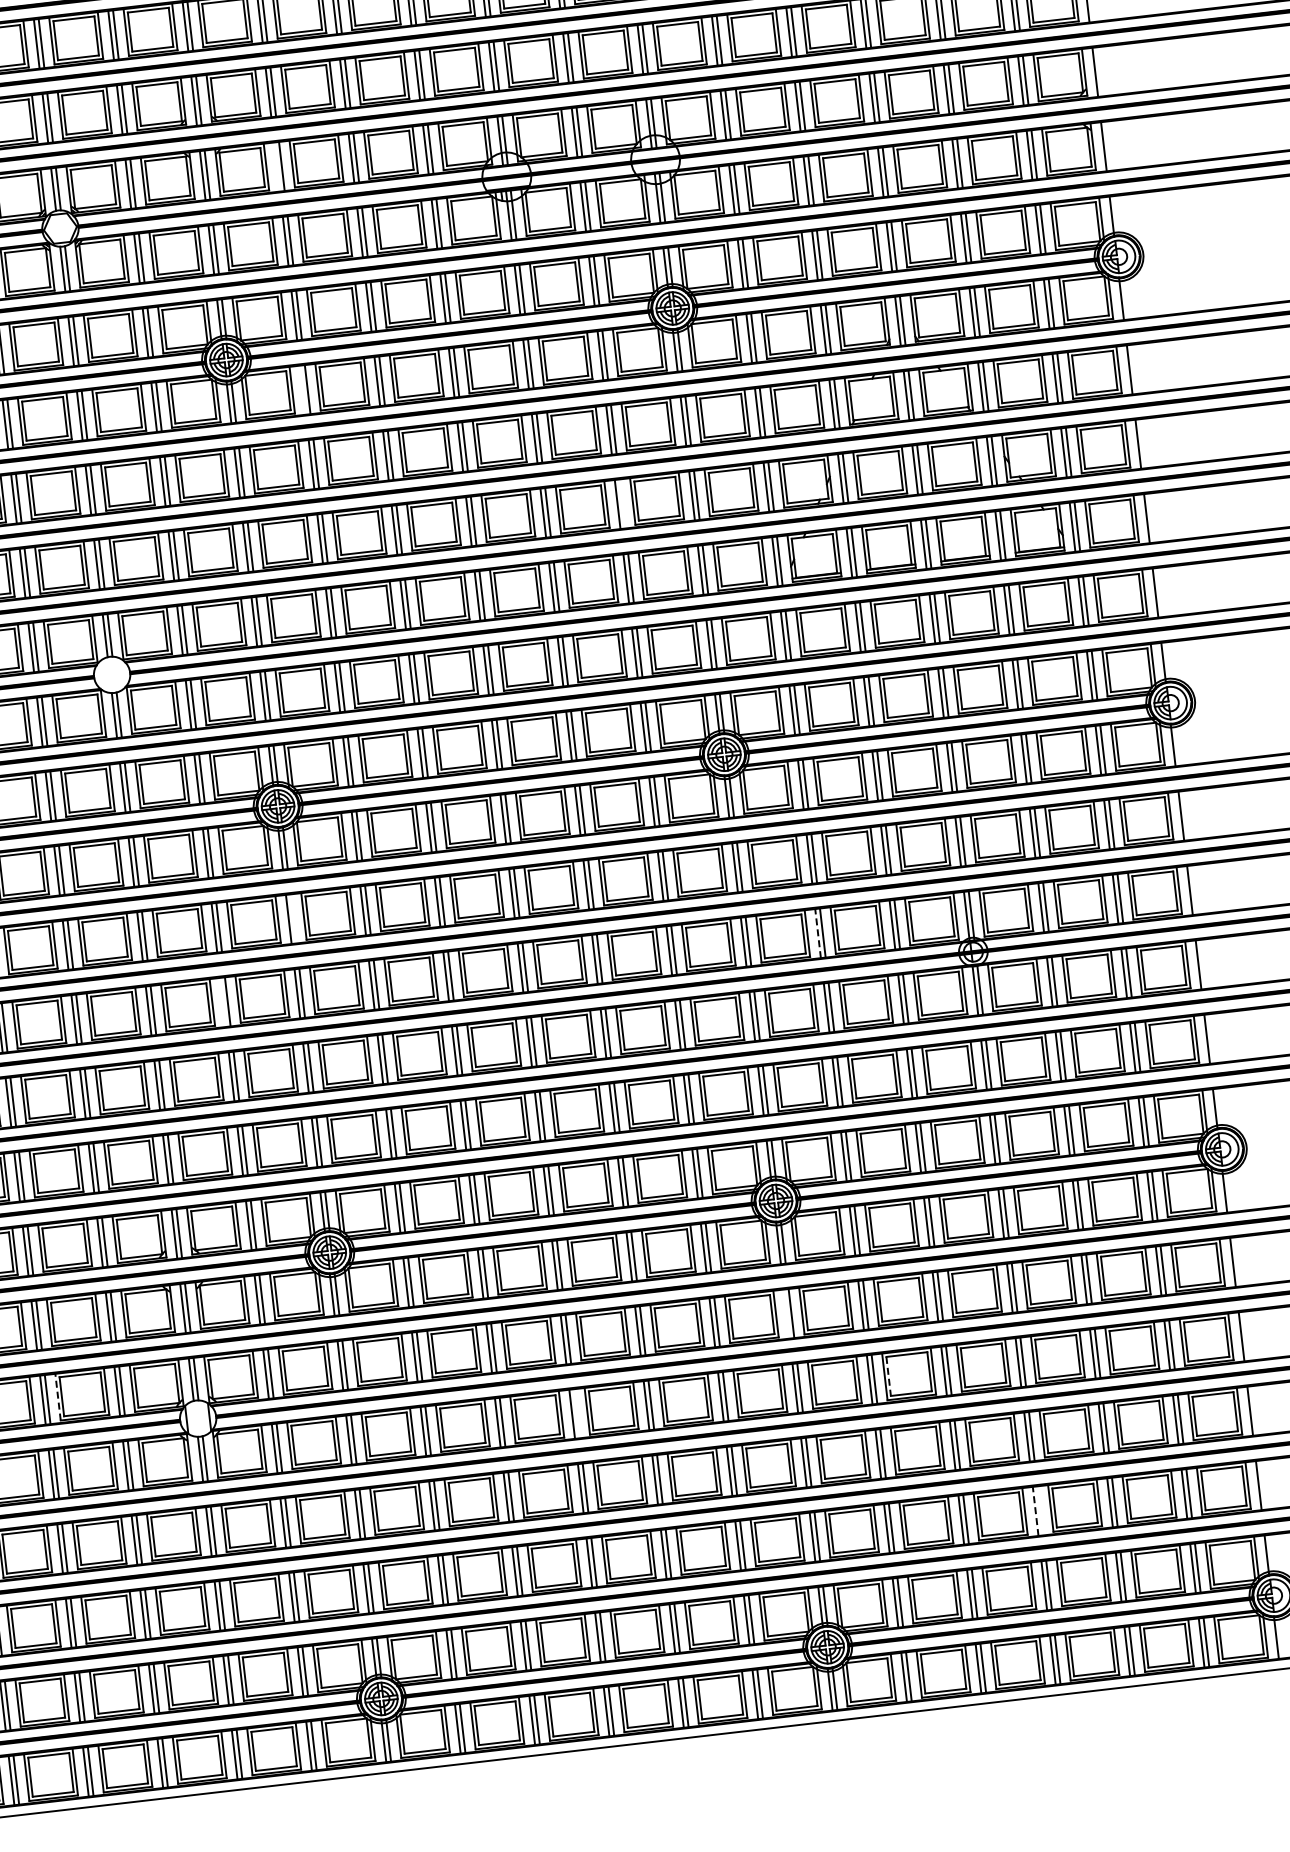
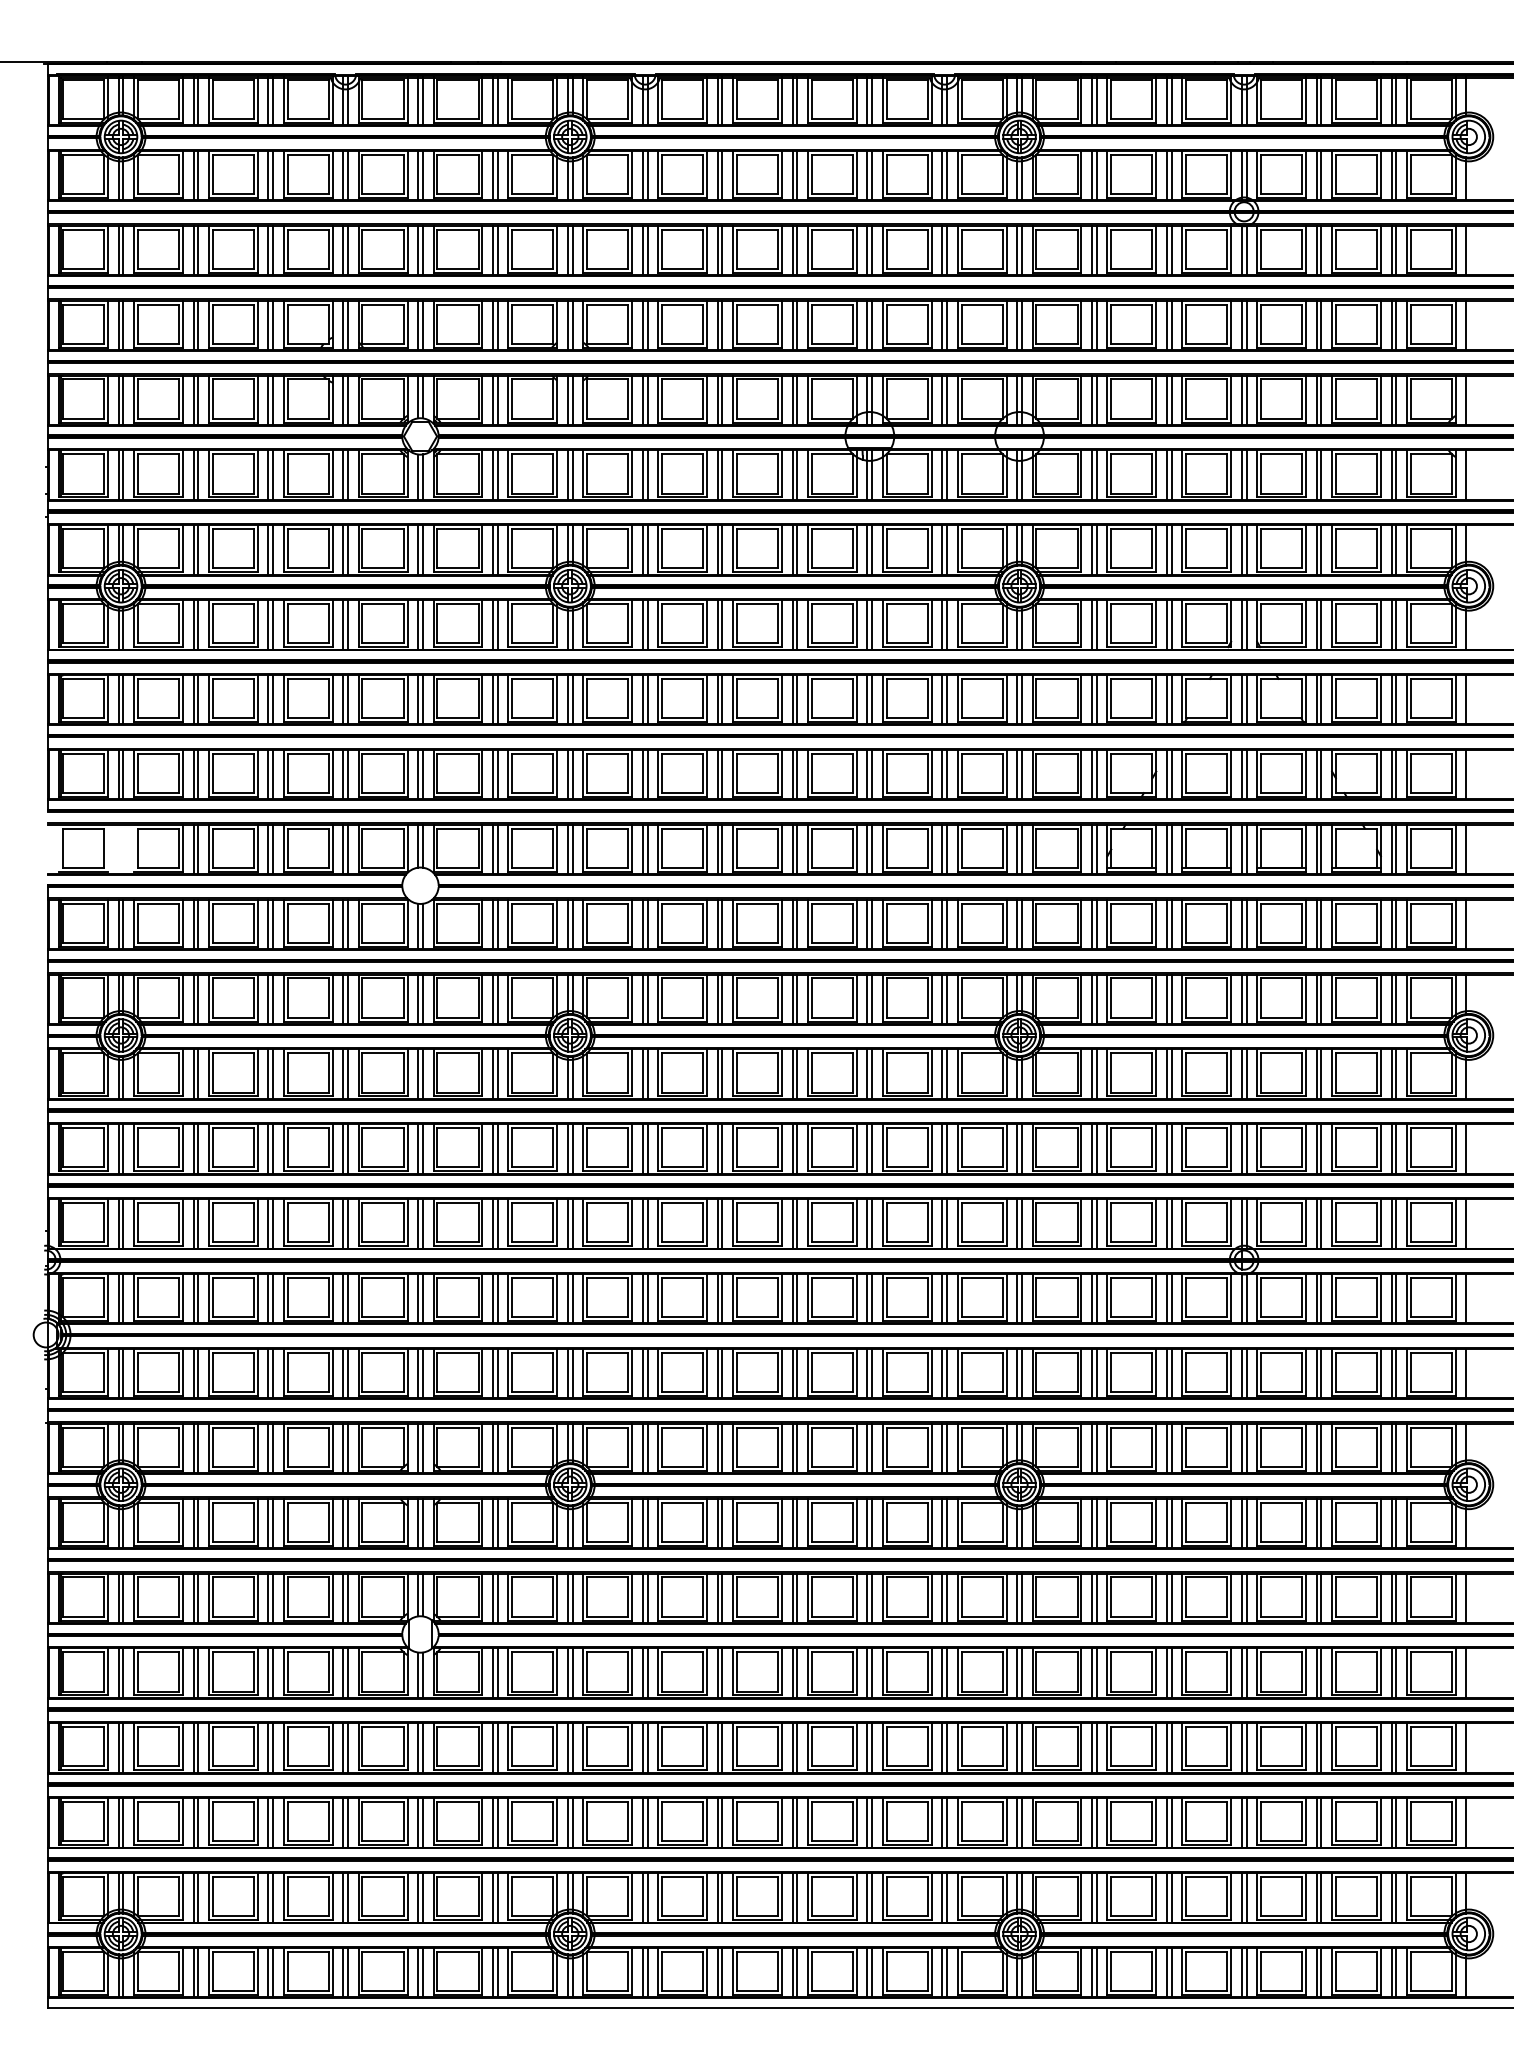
line: (276, 166) -> (642, 399), added
line: (302, 389) -> (642, 624), added
line: (622, 503) -> (947, 774), added
line: (293, 918) -> (572, 1148), added
line: (818, 933) -> (1092, 1223), dashed -> solid
line: (223, 1001) -> (493, 1223), added
line: (787, 1314) -> (1017, 1598), added
line: (888, 1375) -> (1111, 1671), dashed -> solid
line: (57, 1396) -> (283, 1596), dashed -> solid
line: (577, 1413) -> (797, 1672), added
line: (1040, 1510) -> (1246, 1822), added
line: (1035, 1511) -> (1241, 1822), dashed -> solid

